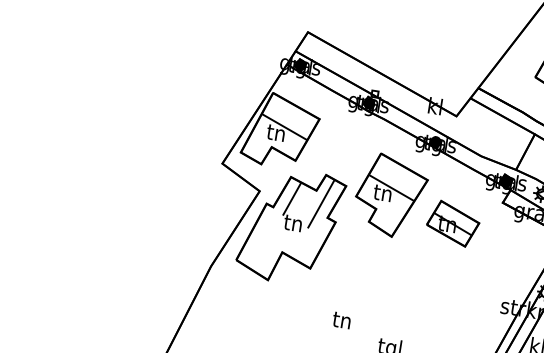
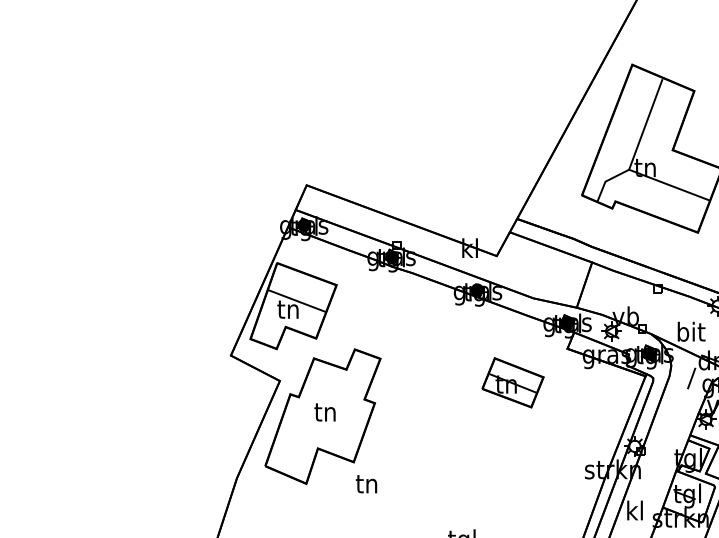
part: (390, 195) -> (434, 361), removed
line: (292, 198) -> (319, 383), removed
line: (321, 204) -> (354, 384), removed
text: (341, 320) -> (366, 484), moved

